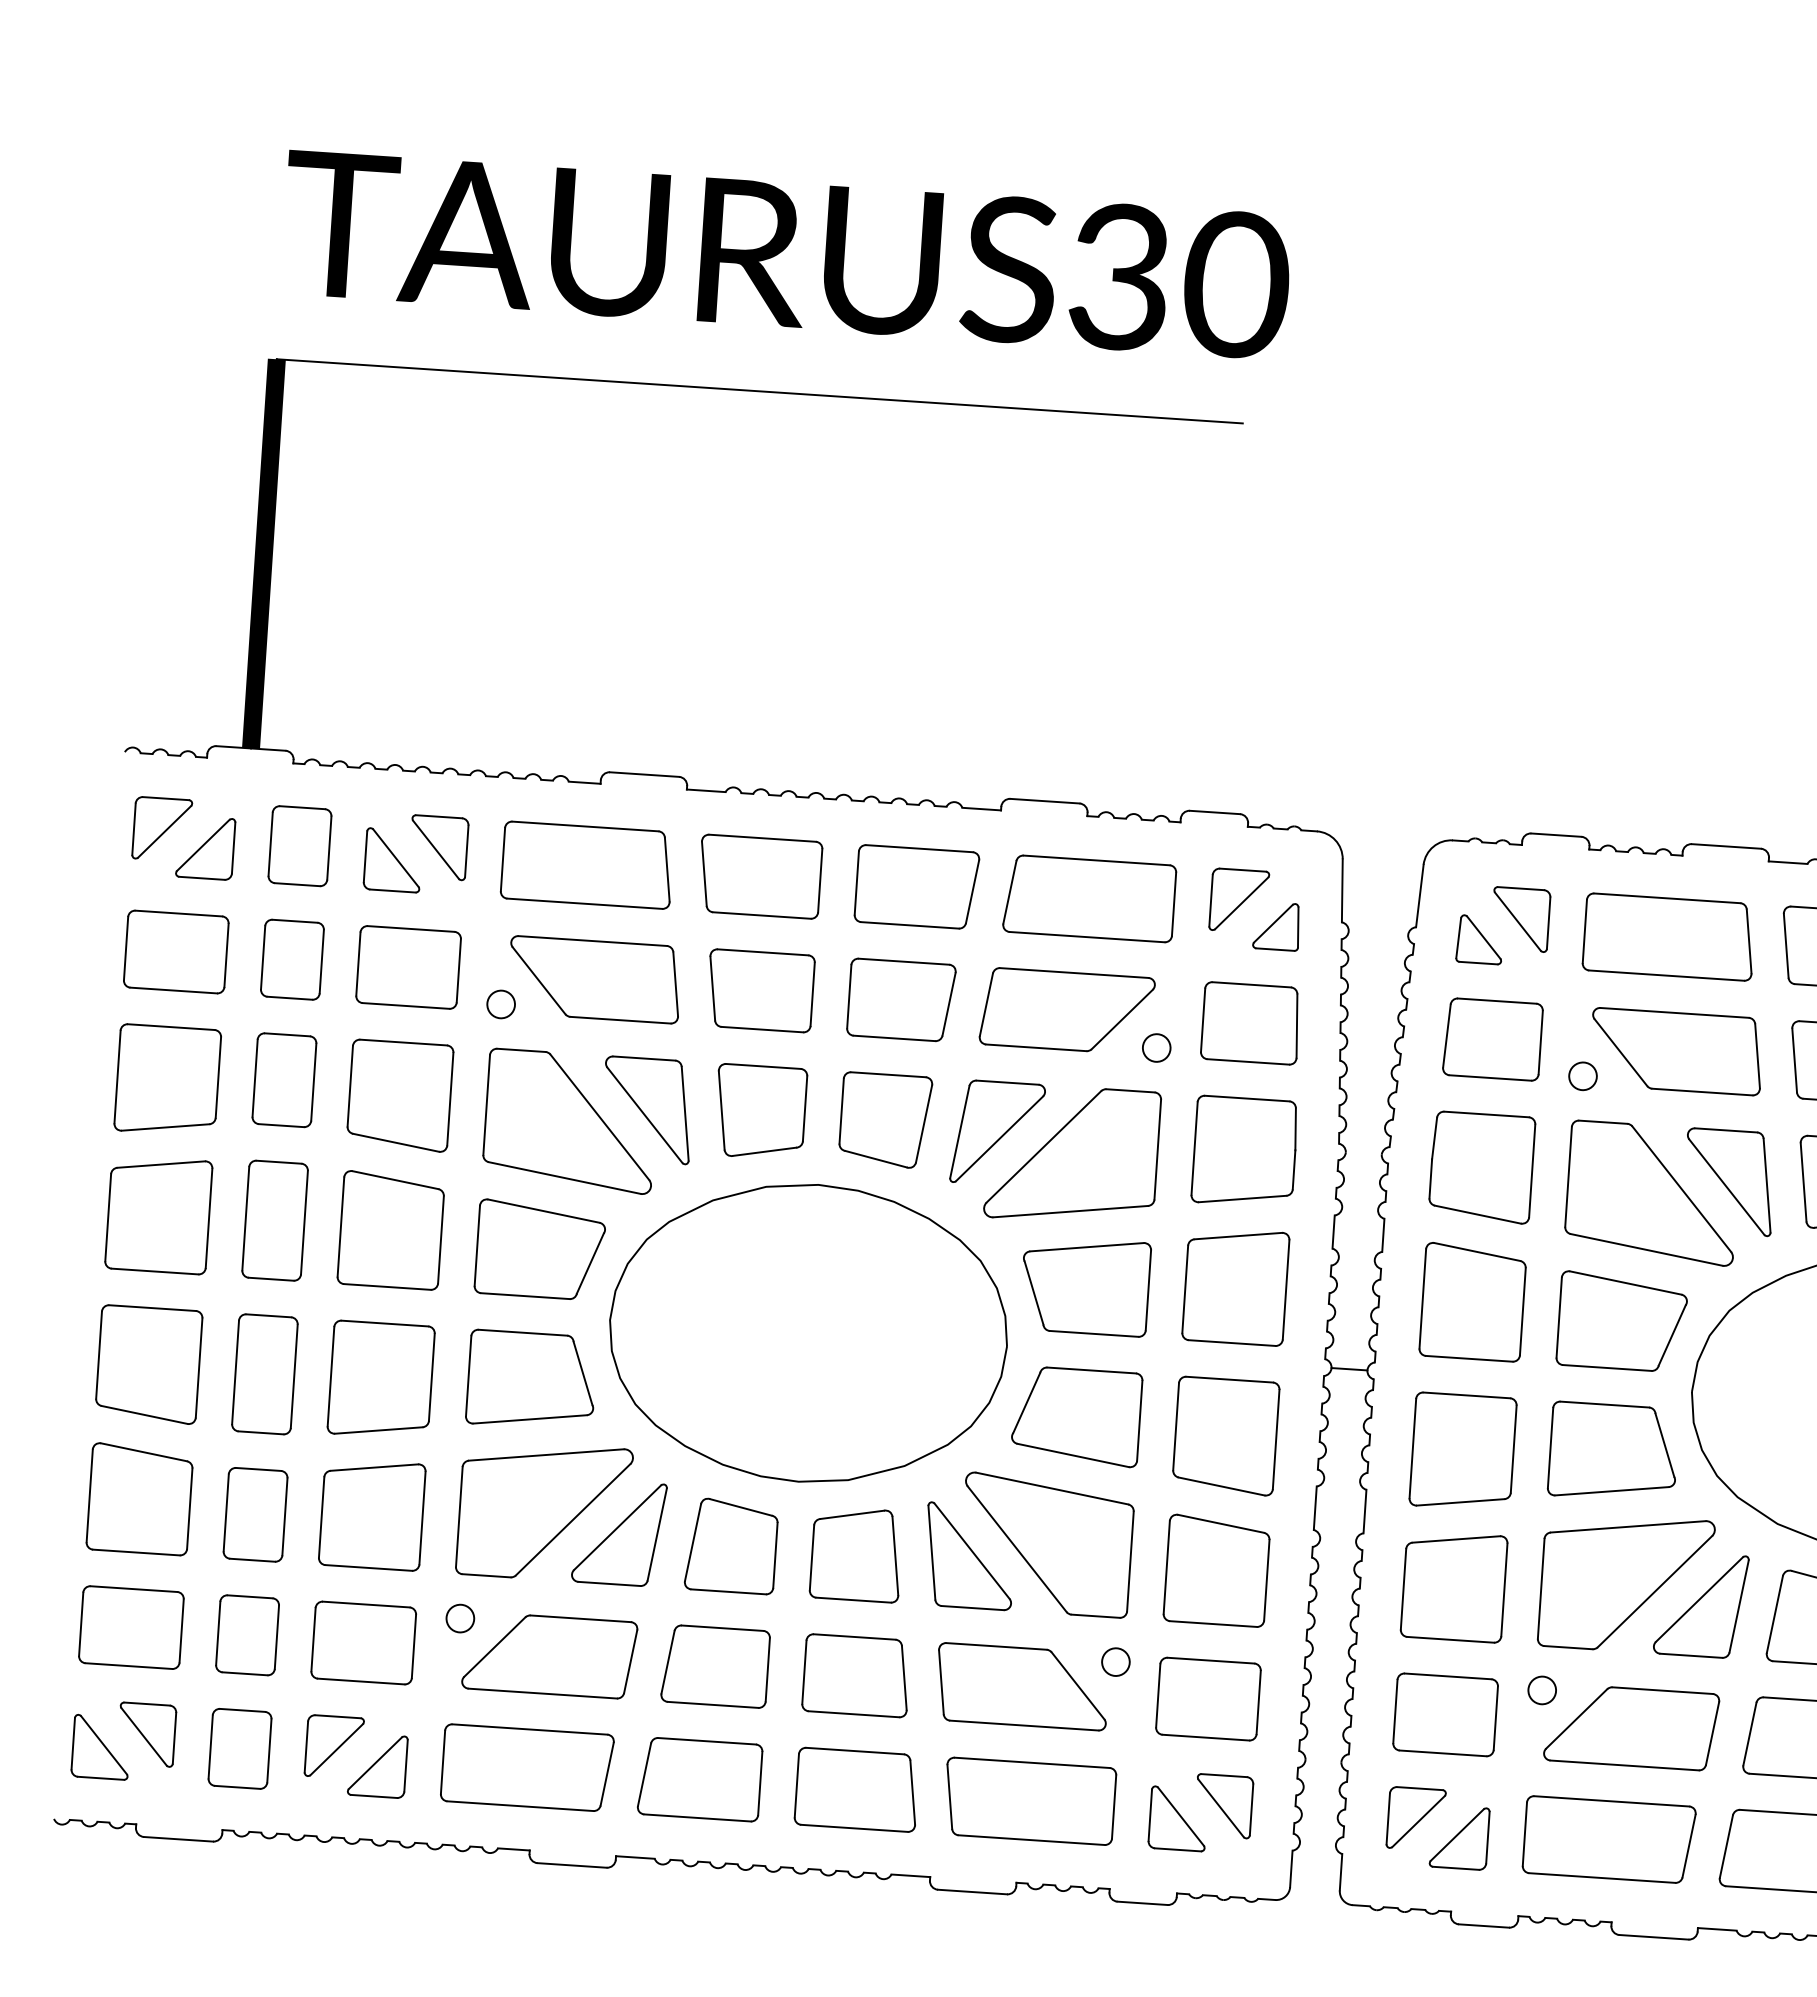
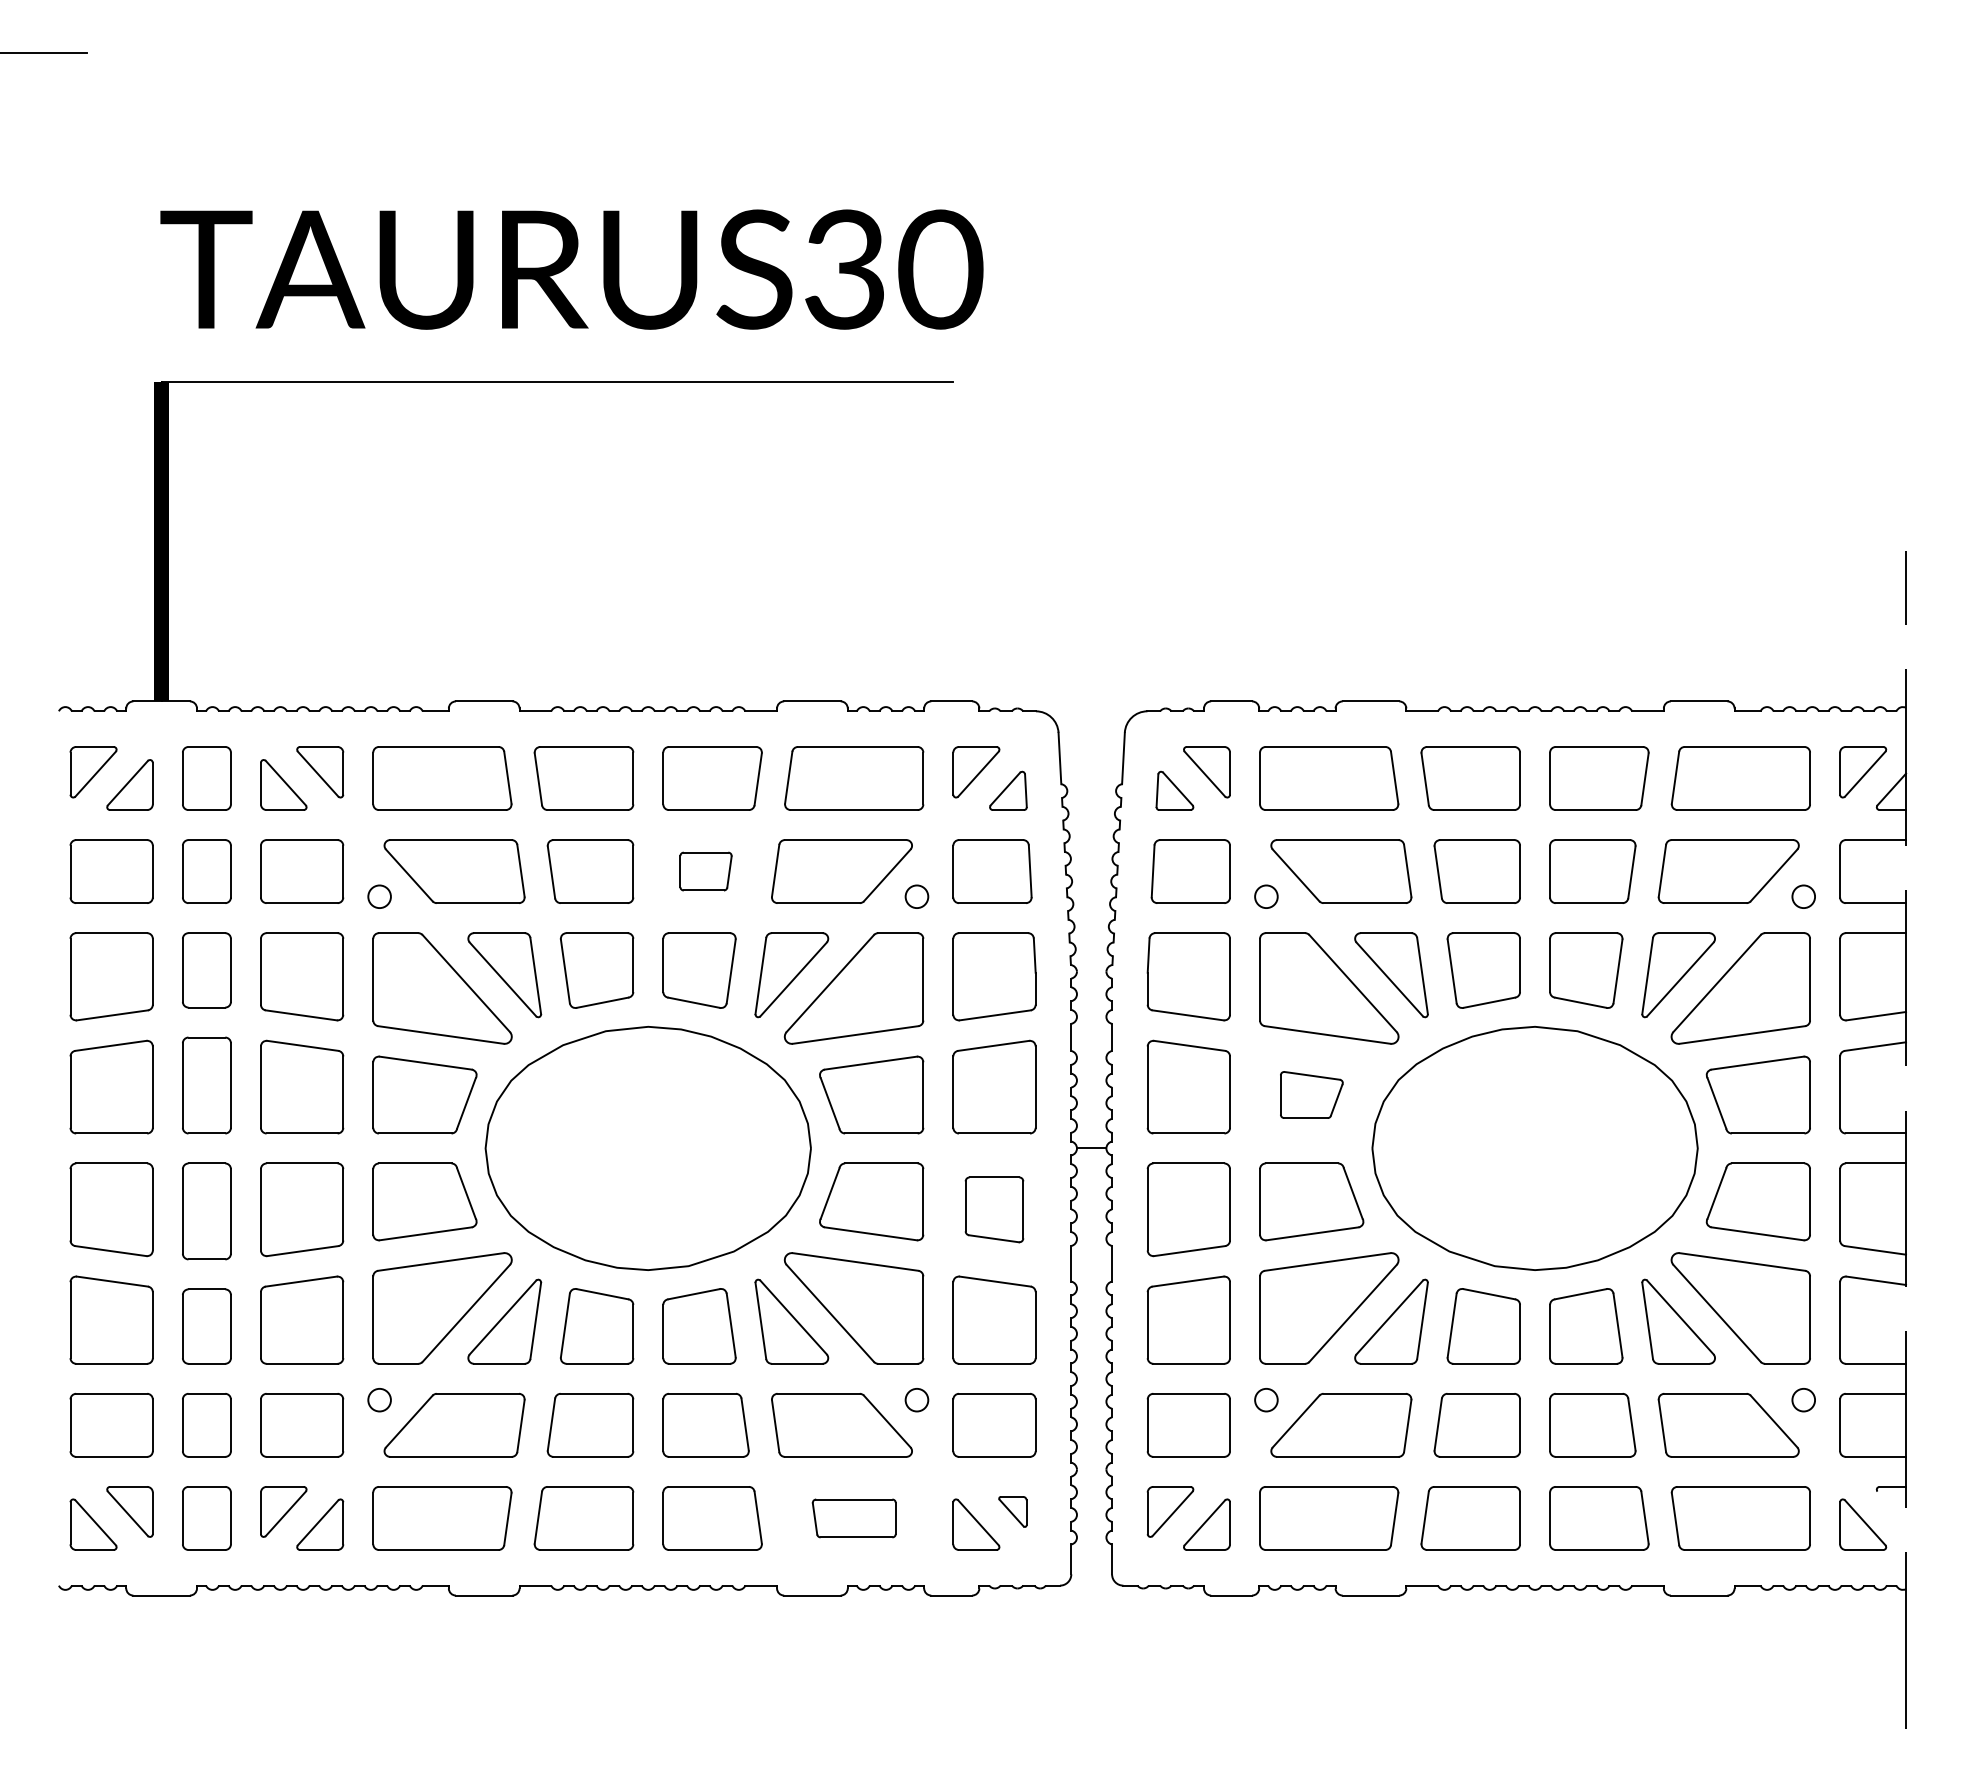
part: (900, 1000) -> (705, 871), size x0.6
part: (1622, 1321) -> (1311, 1094), size x0.6
part: (1225, 1435) -> (994, 1209), size x0.7
part: (1030, 1801) -> (854, 1518), size x0.6
part: (1223, 1805) -> (1012, 1511), size x0.6

